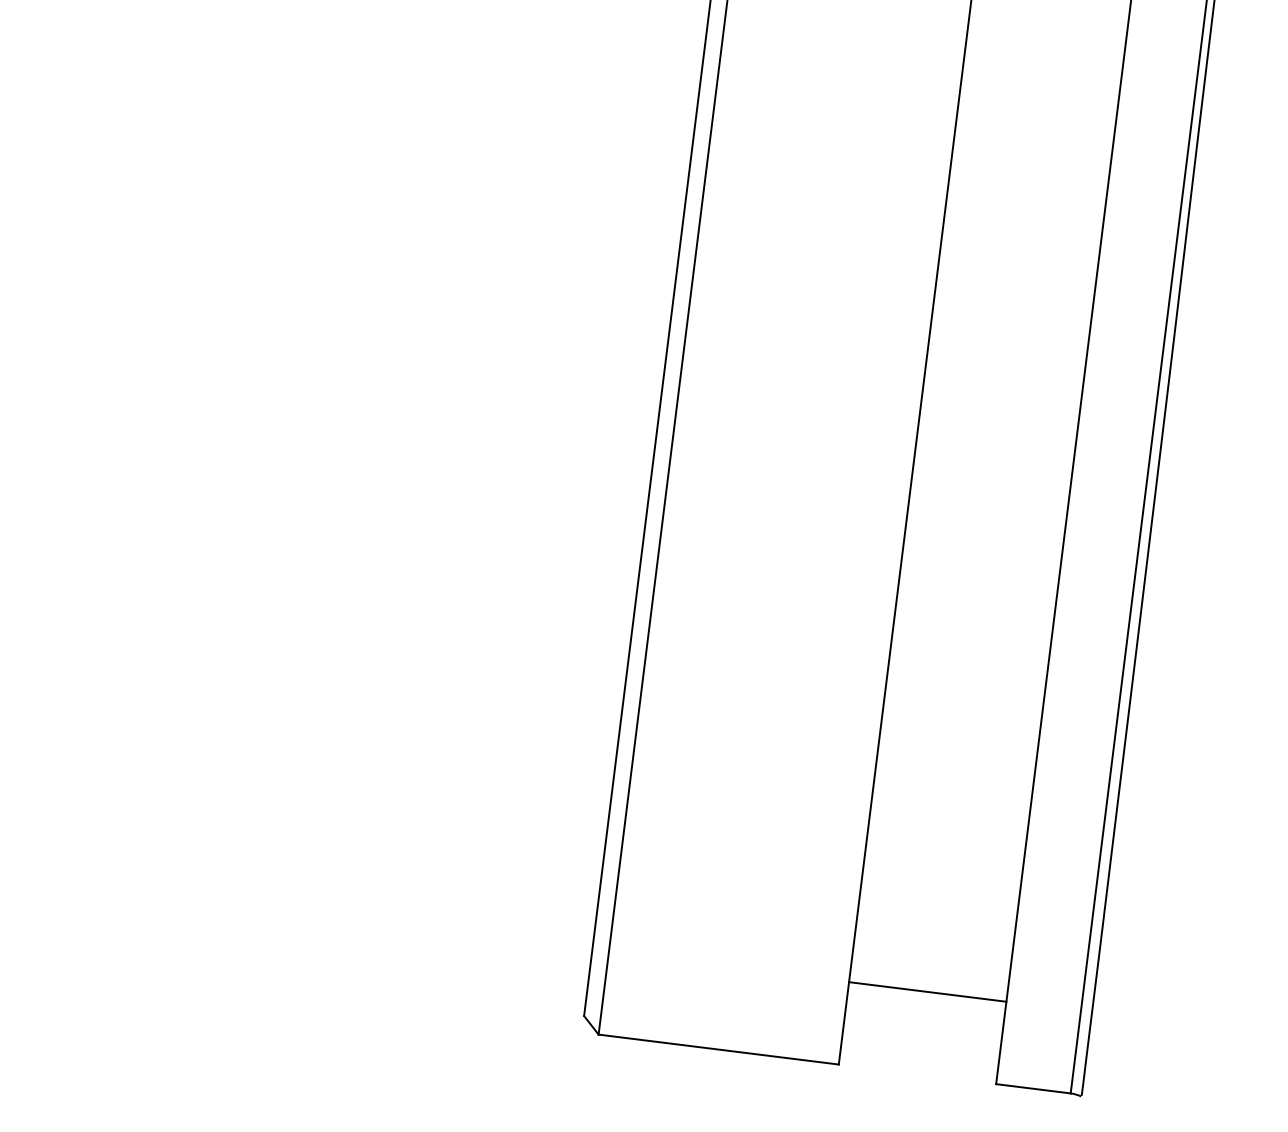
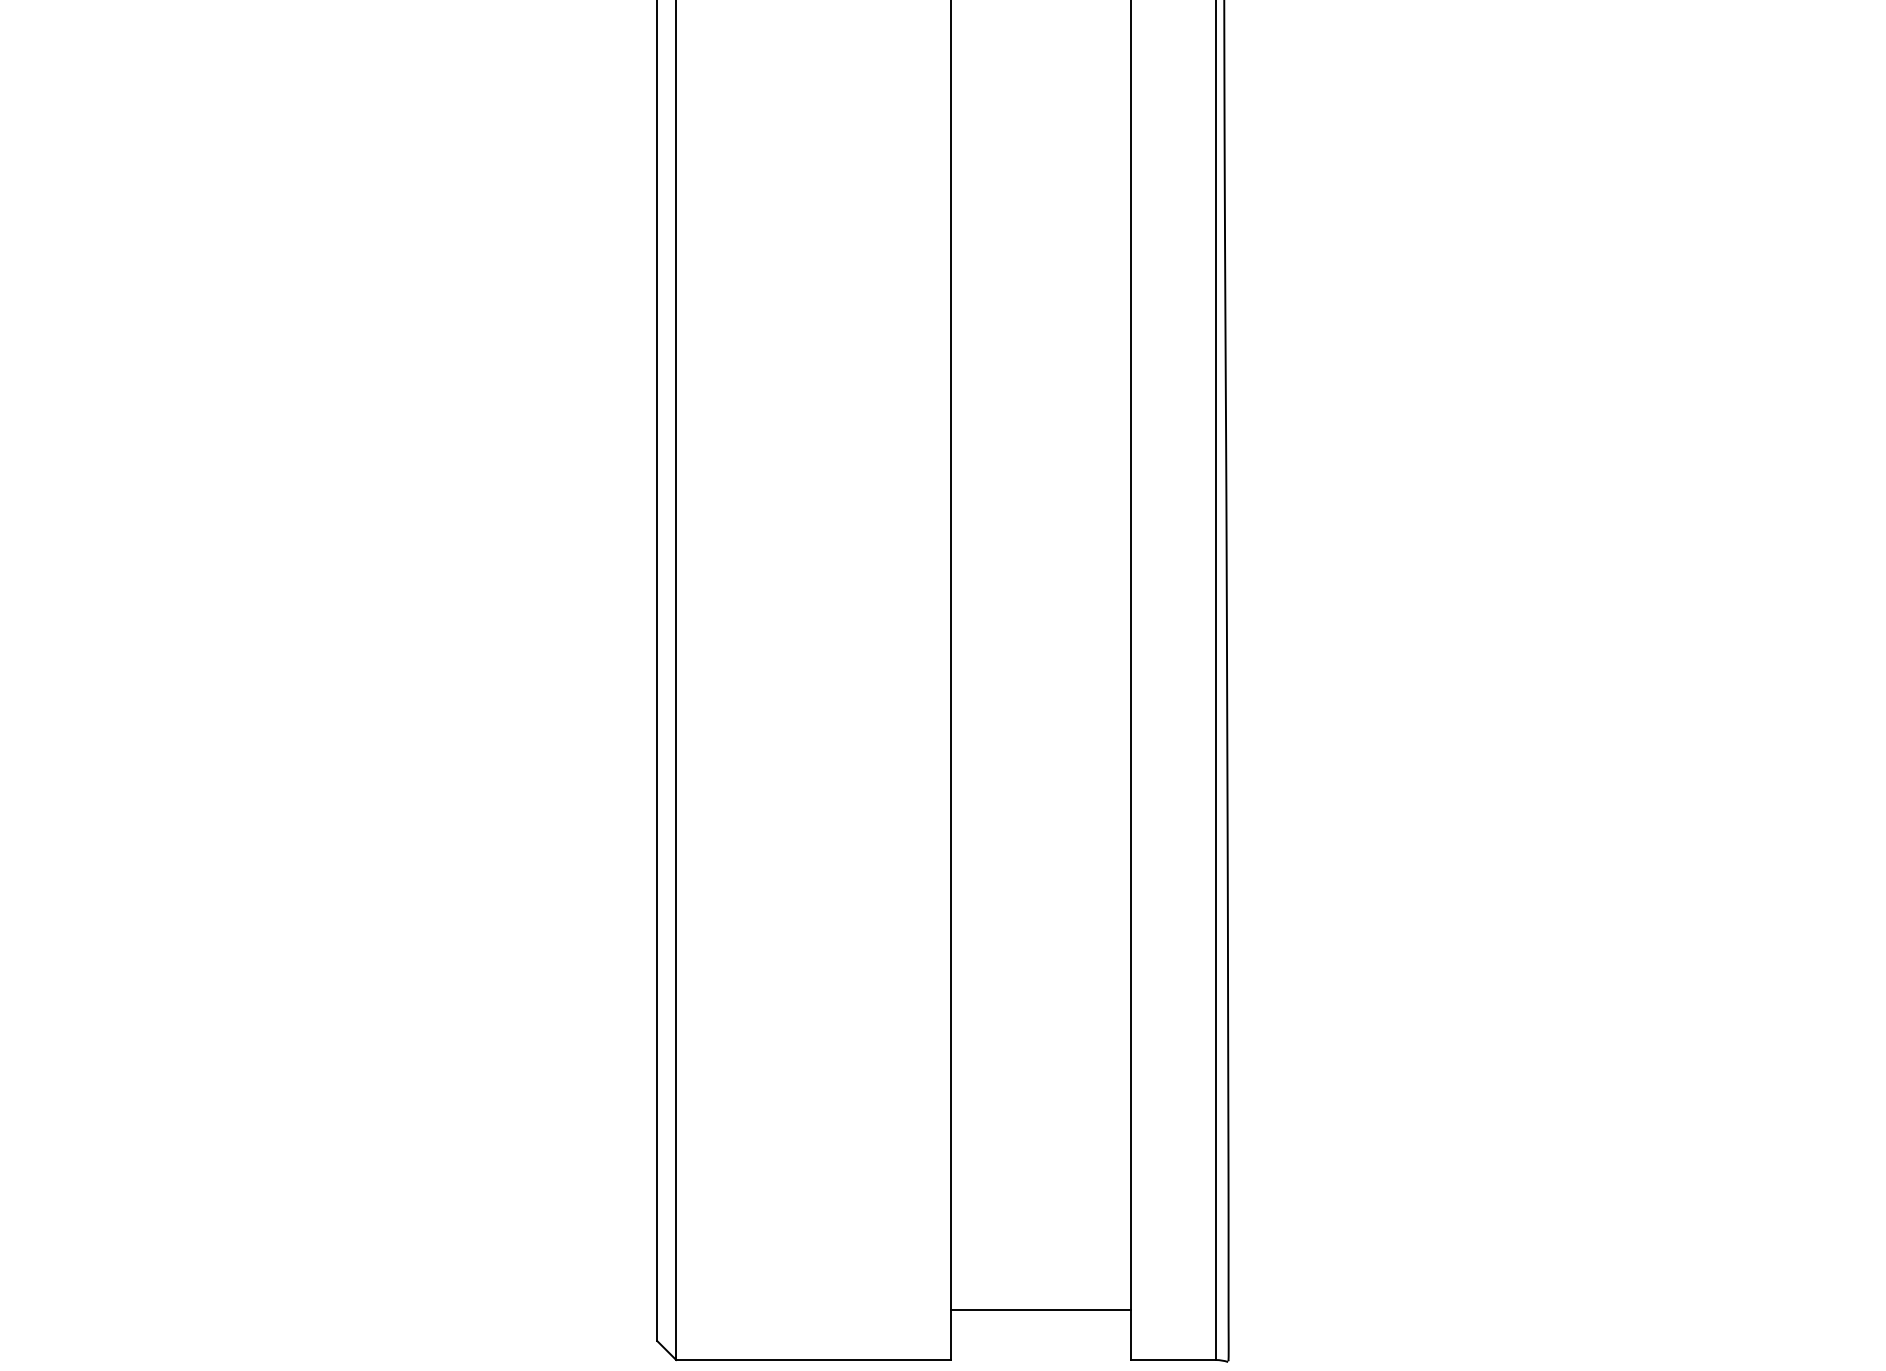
line: (927, 991) -> (1040, 1309), moved

